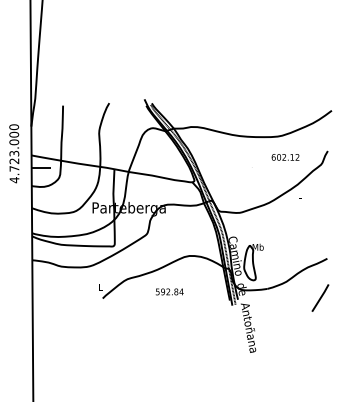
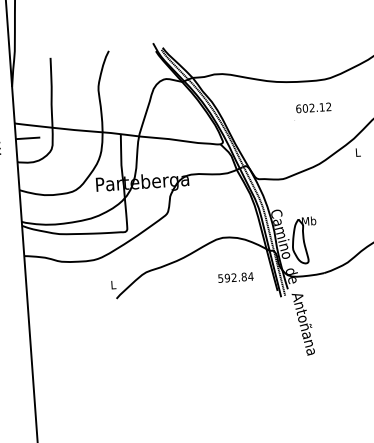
text: (285, 157) -> (313, 108), moved
text: (169, 291) -> (235, 277), moved

